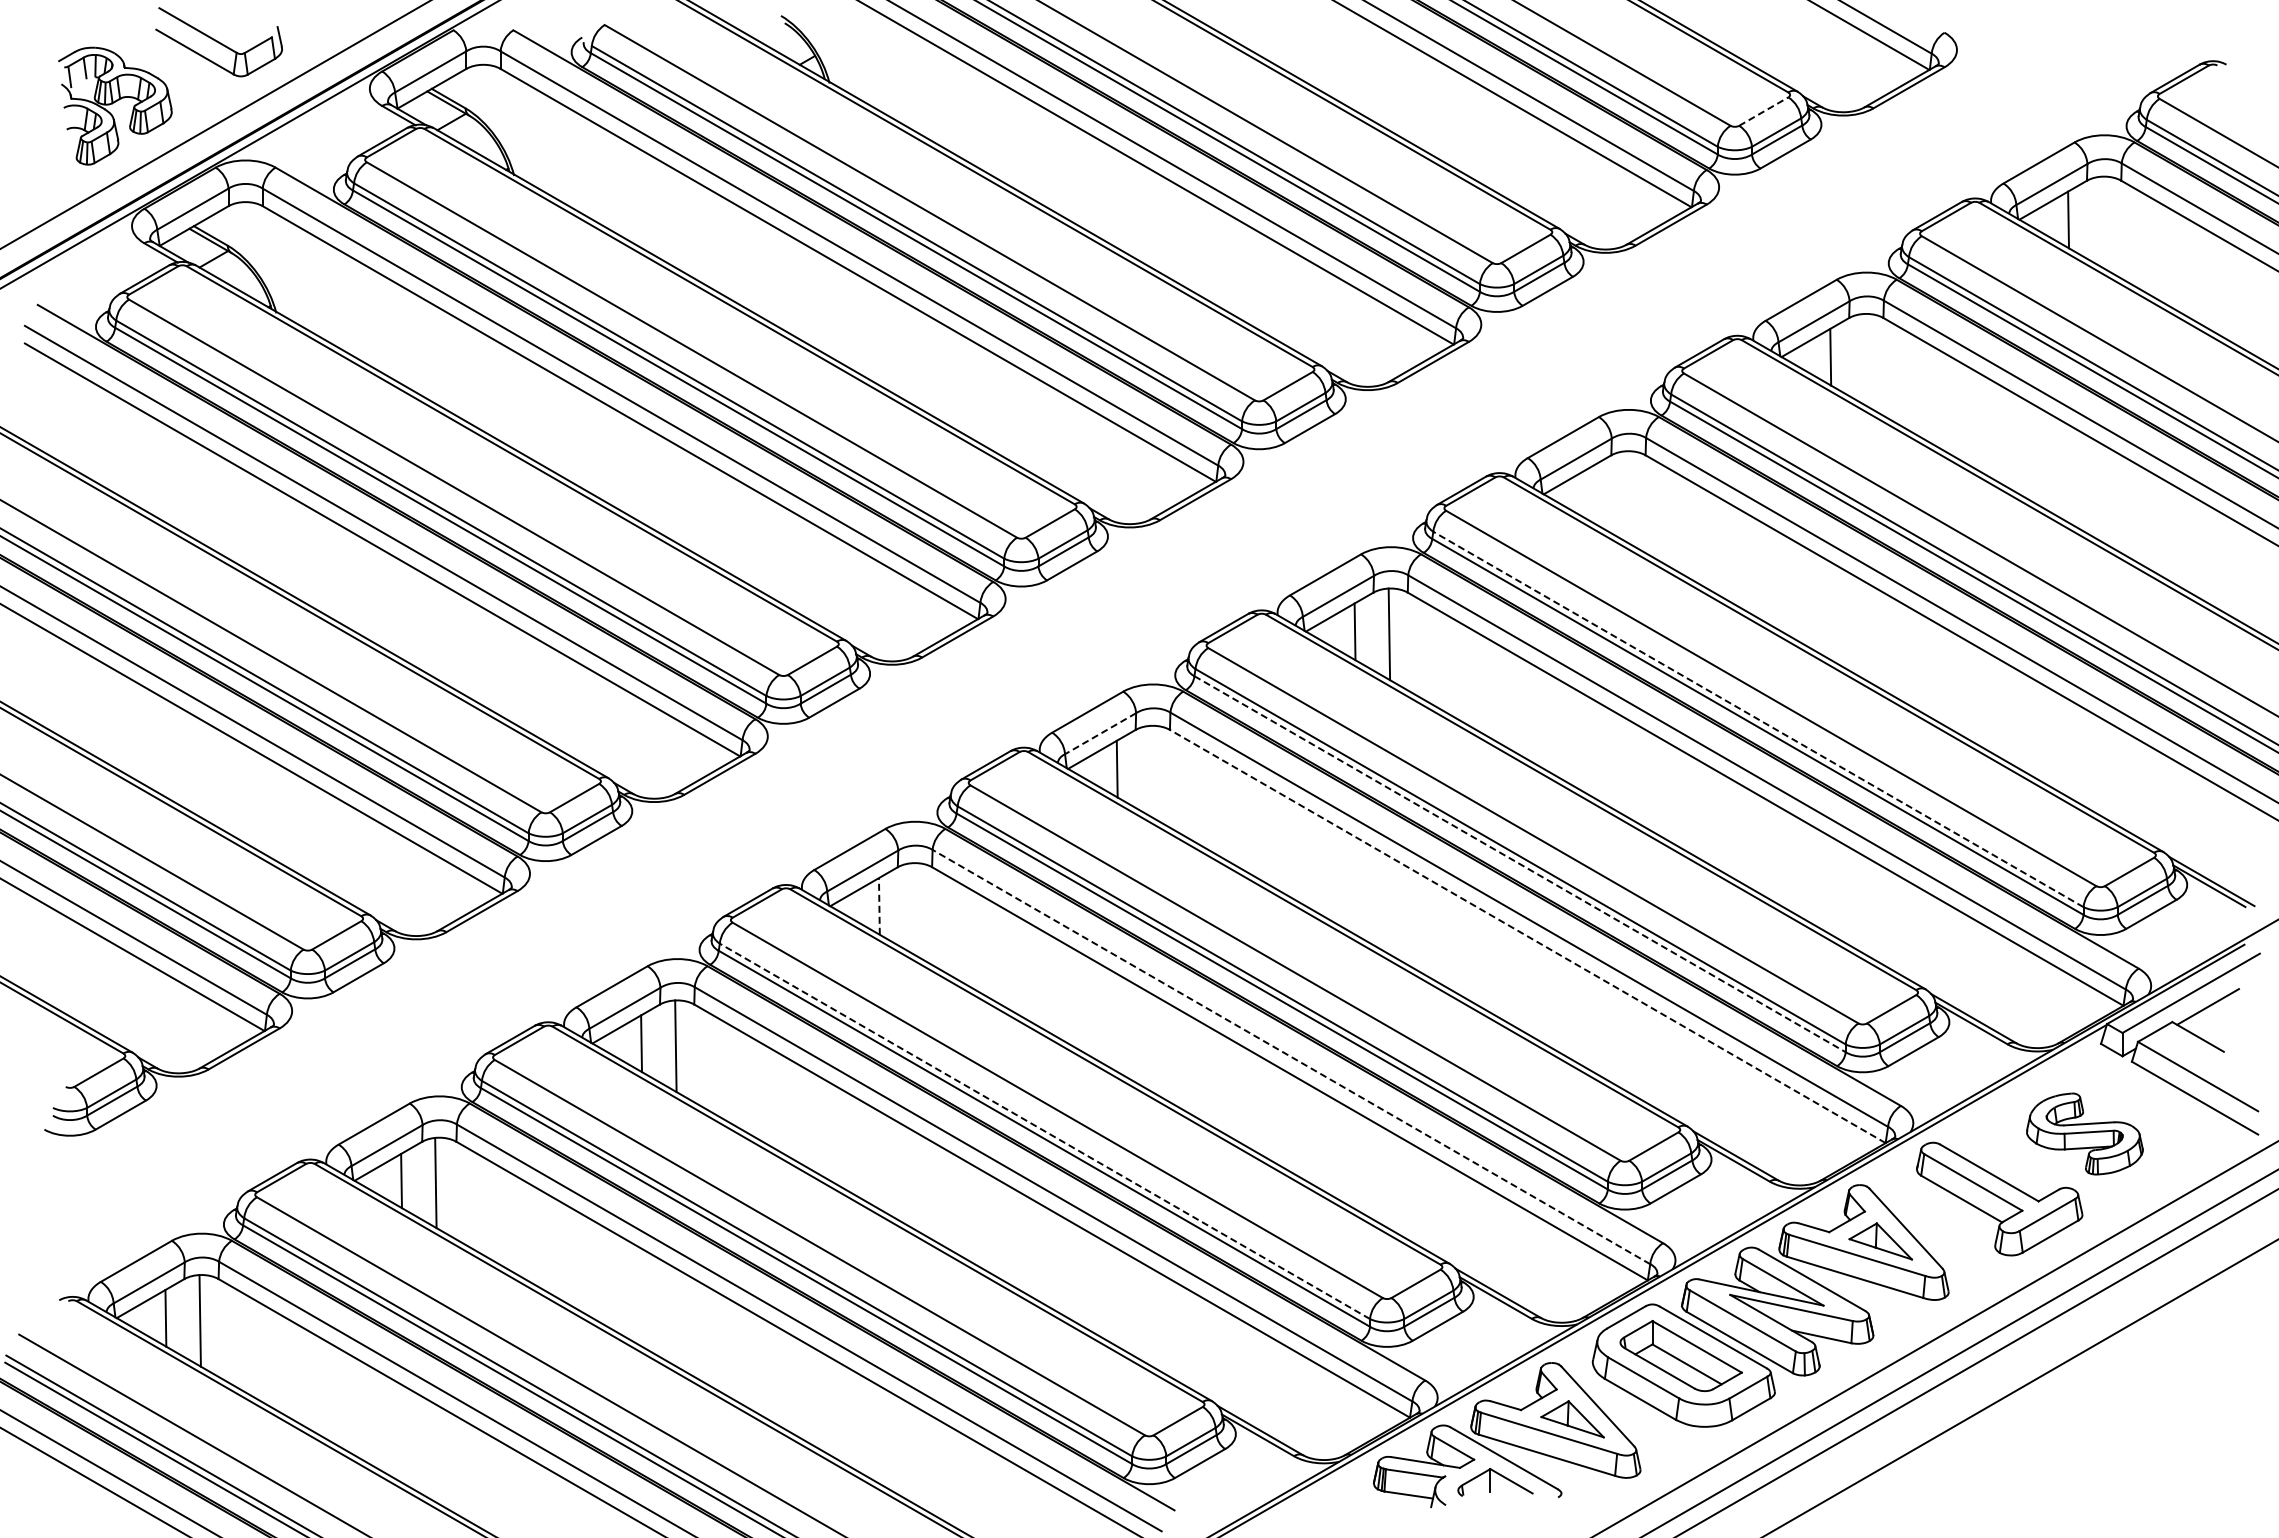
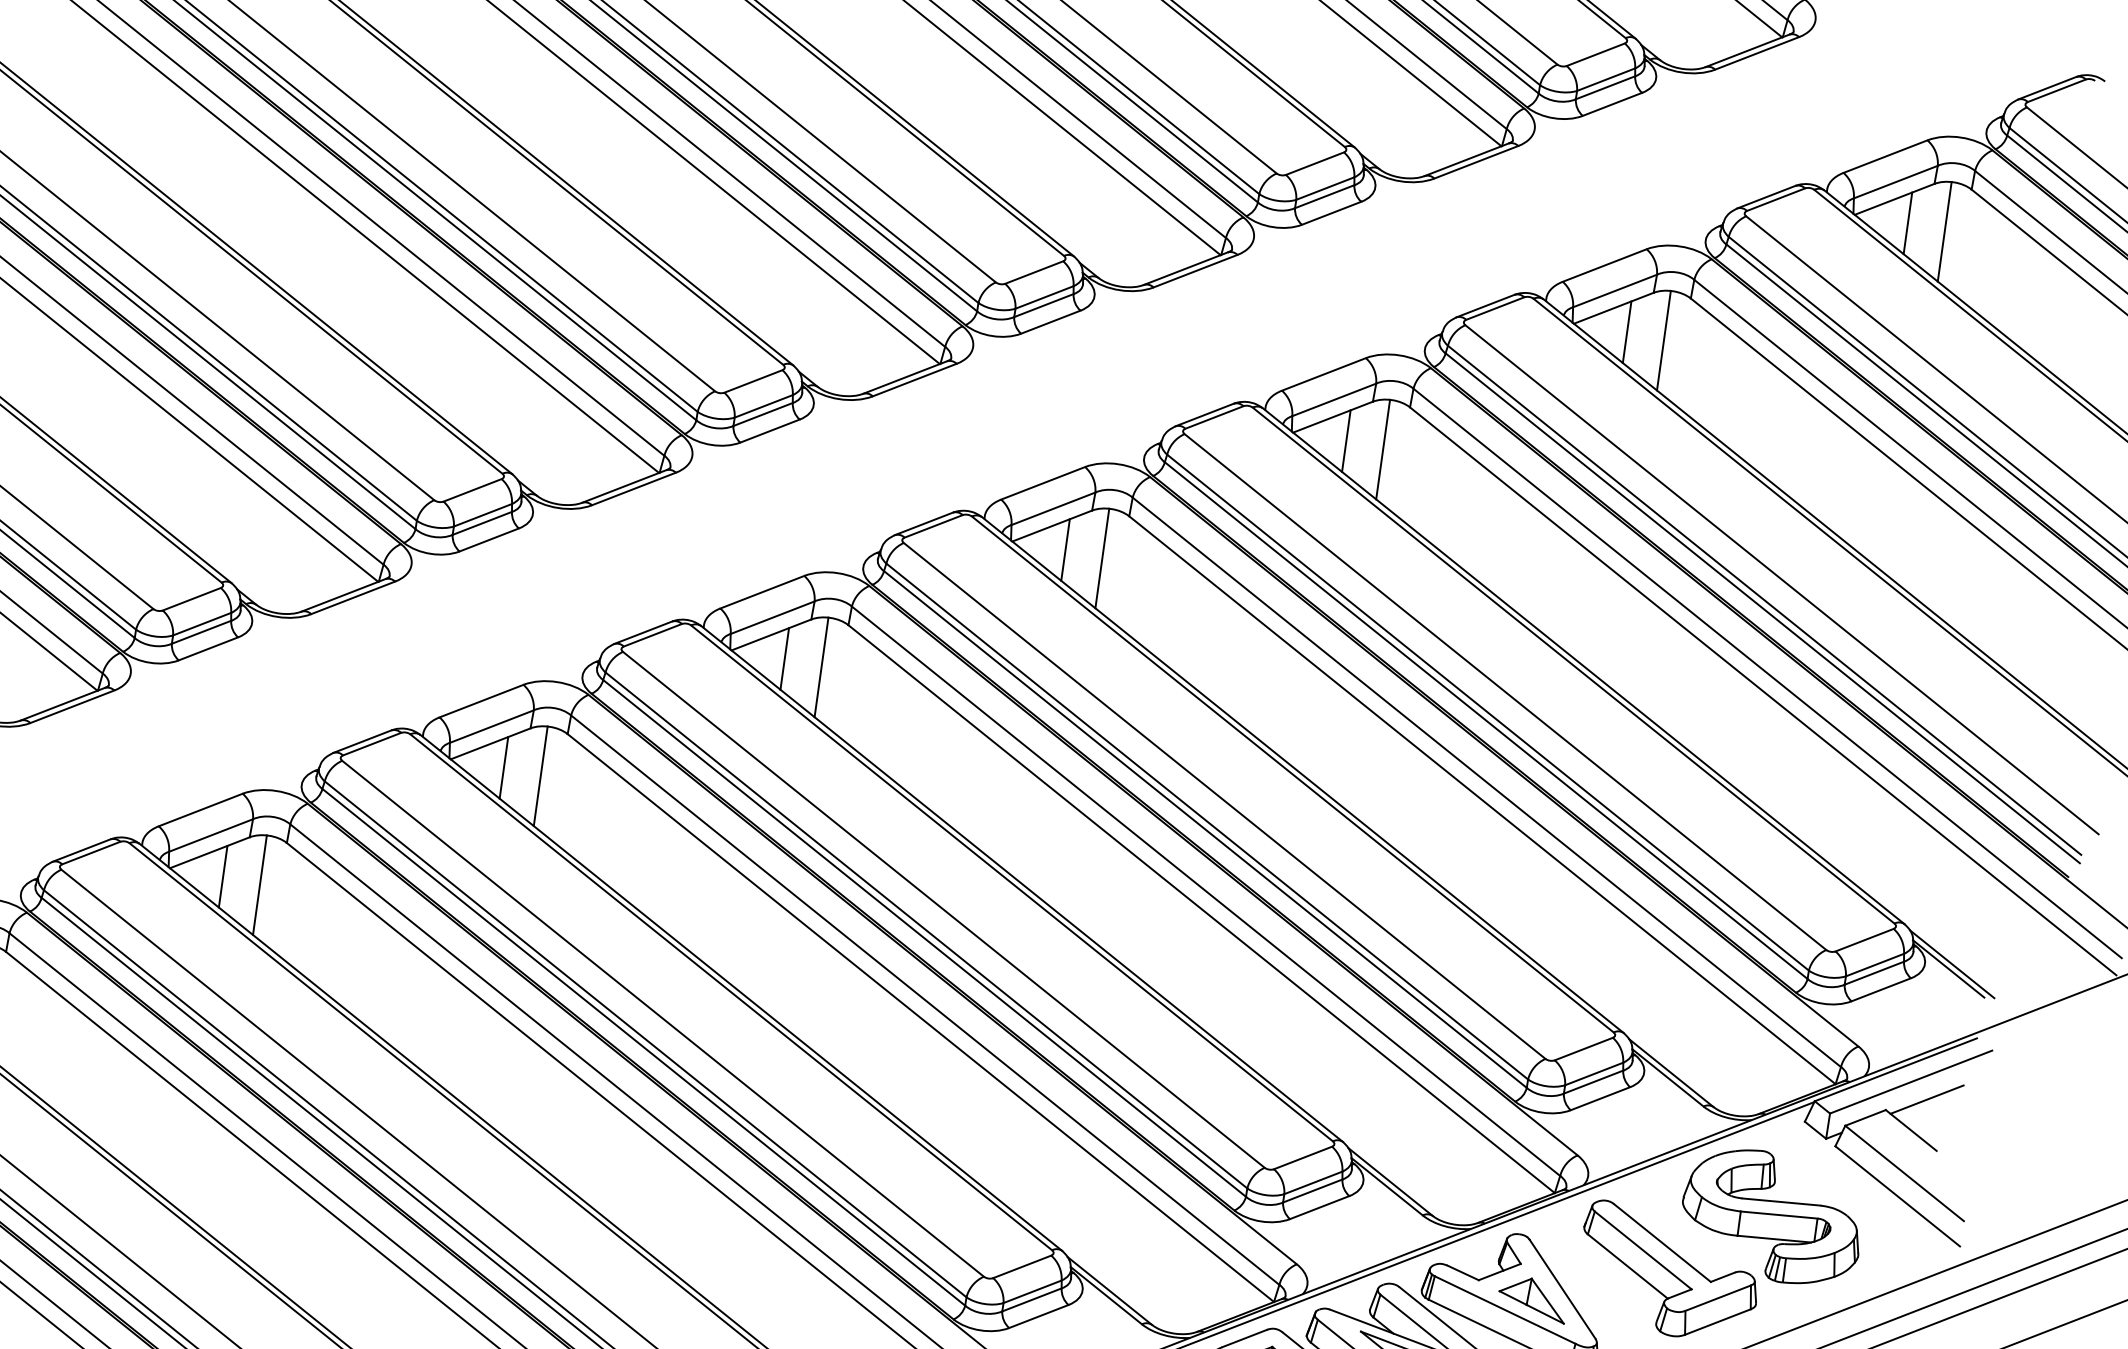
line: (1764, 111) -> (1596, 54), dashed -> solid
line: (2102, 222) -> (1944, 231), added
line: (1864, 359) -> (1663, 340), added
line: (1592, 494) -> (1345, 440), added
line: (1626, 496) -> (1382, 448), added
line: (1758, 719) -> (1488, 712), dashed -> solid
line: (1100, 733) -> (772, 617), dashed -> solid
line: (1151, 771) -> (821, 667), added
line: (1520, 864) -> (1205, 829), dashed -> solid
line: (879, 905) -> (504, 766), dashed -> solid
line: (913, 908) -> (540, 775), added
line: (1527, 936) -> (1201, 909), dashed -> solid
line: (1290, 1056) -> (924, 999), dashed -> solid
line: (1044, 1131) -> (645, 1039), dashed -> solid
part: (2084, 1133) -> (1771, 1216), size x1.43

